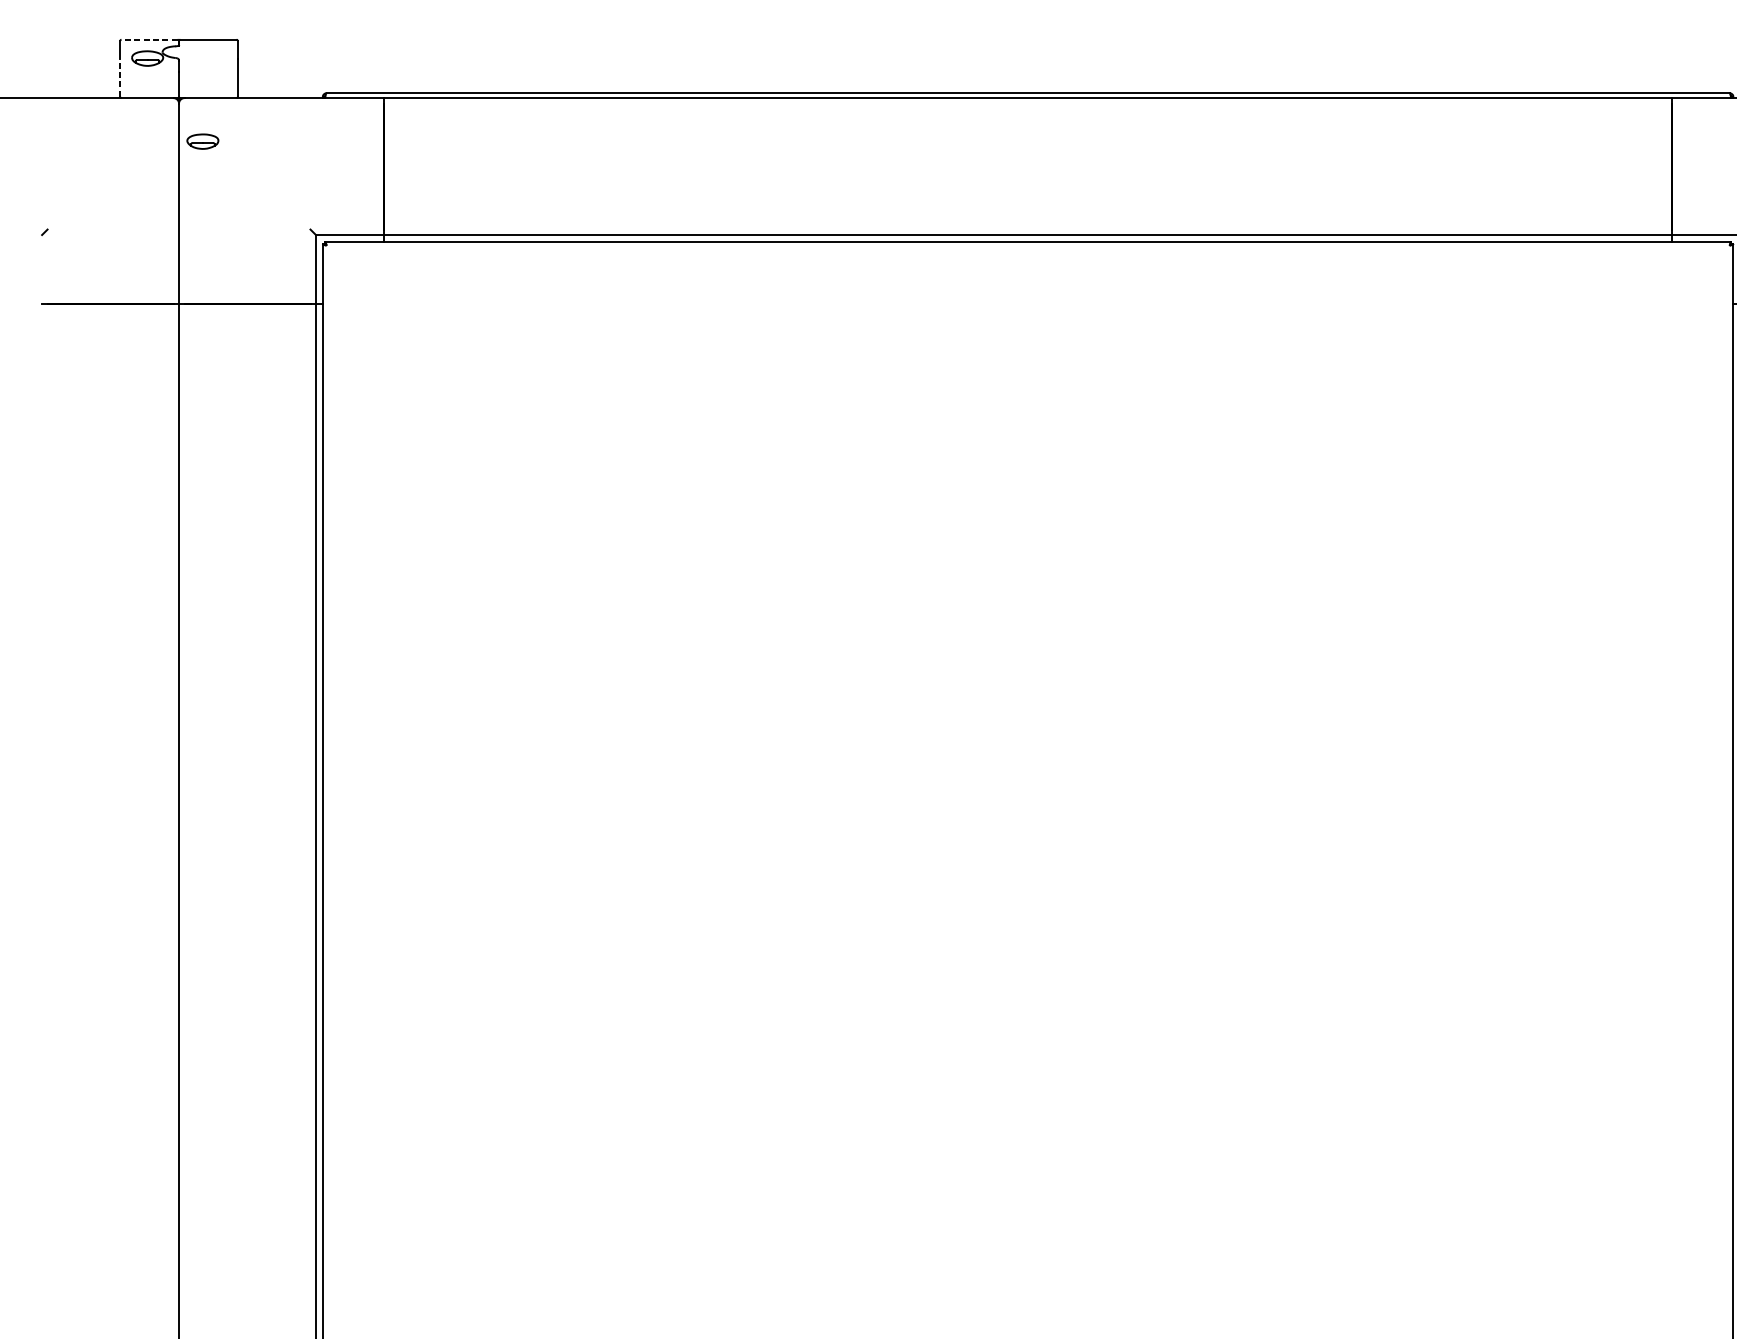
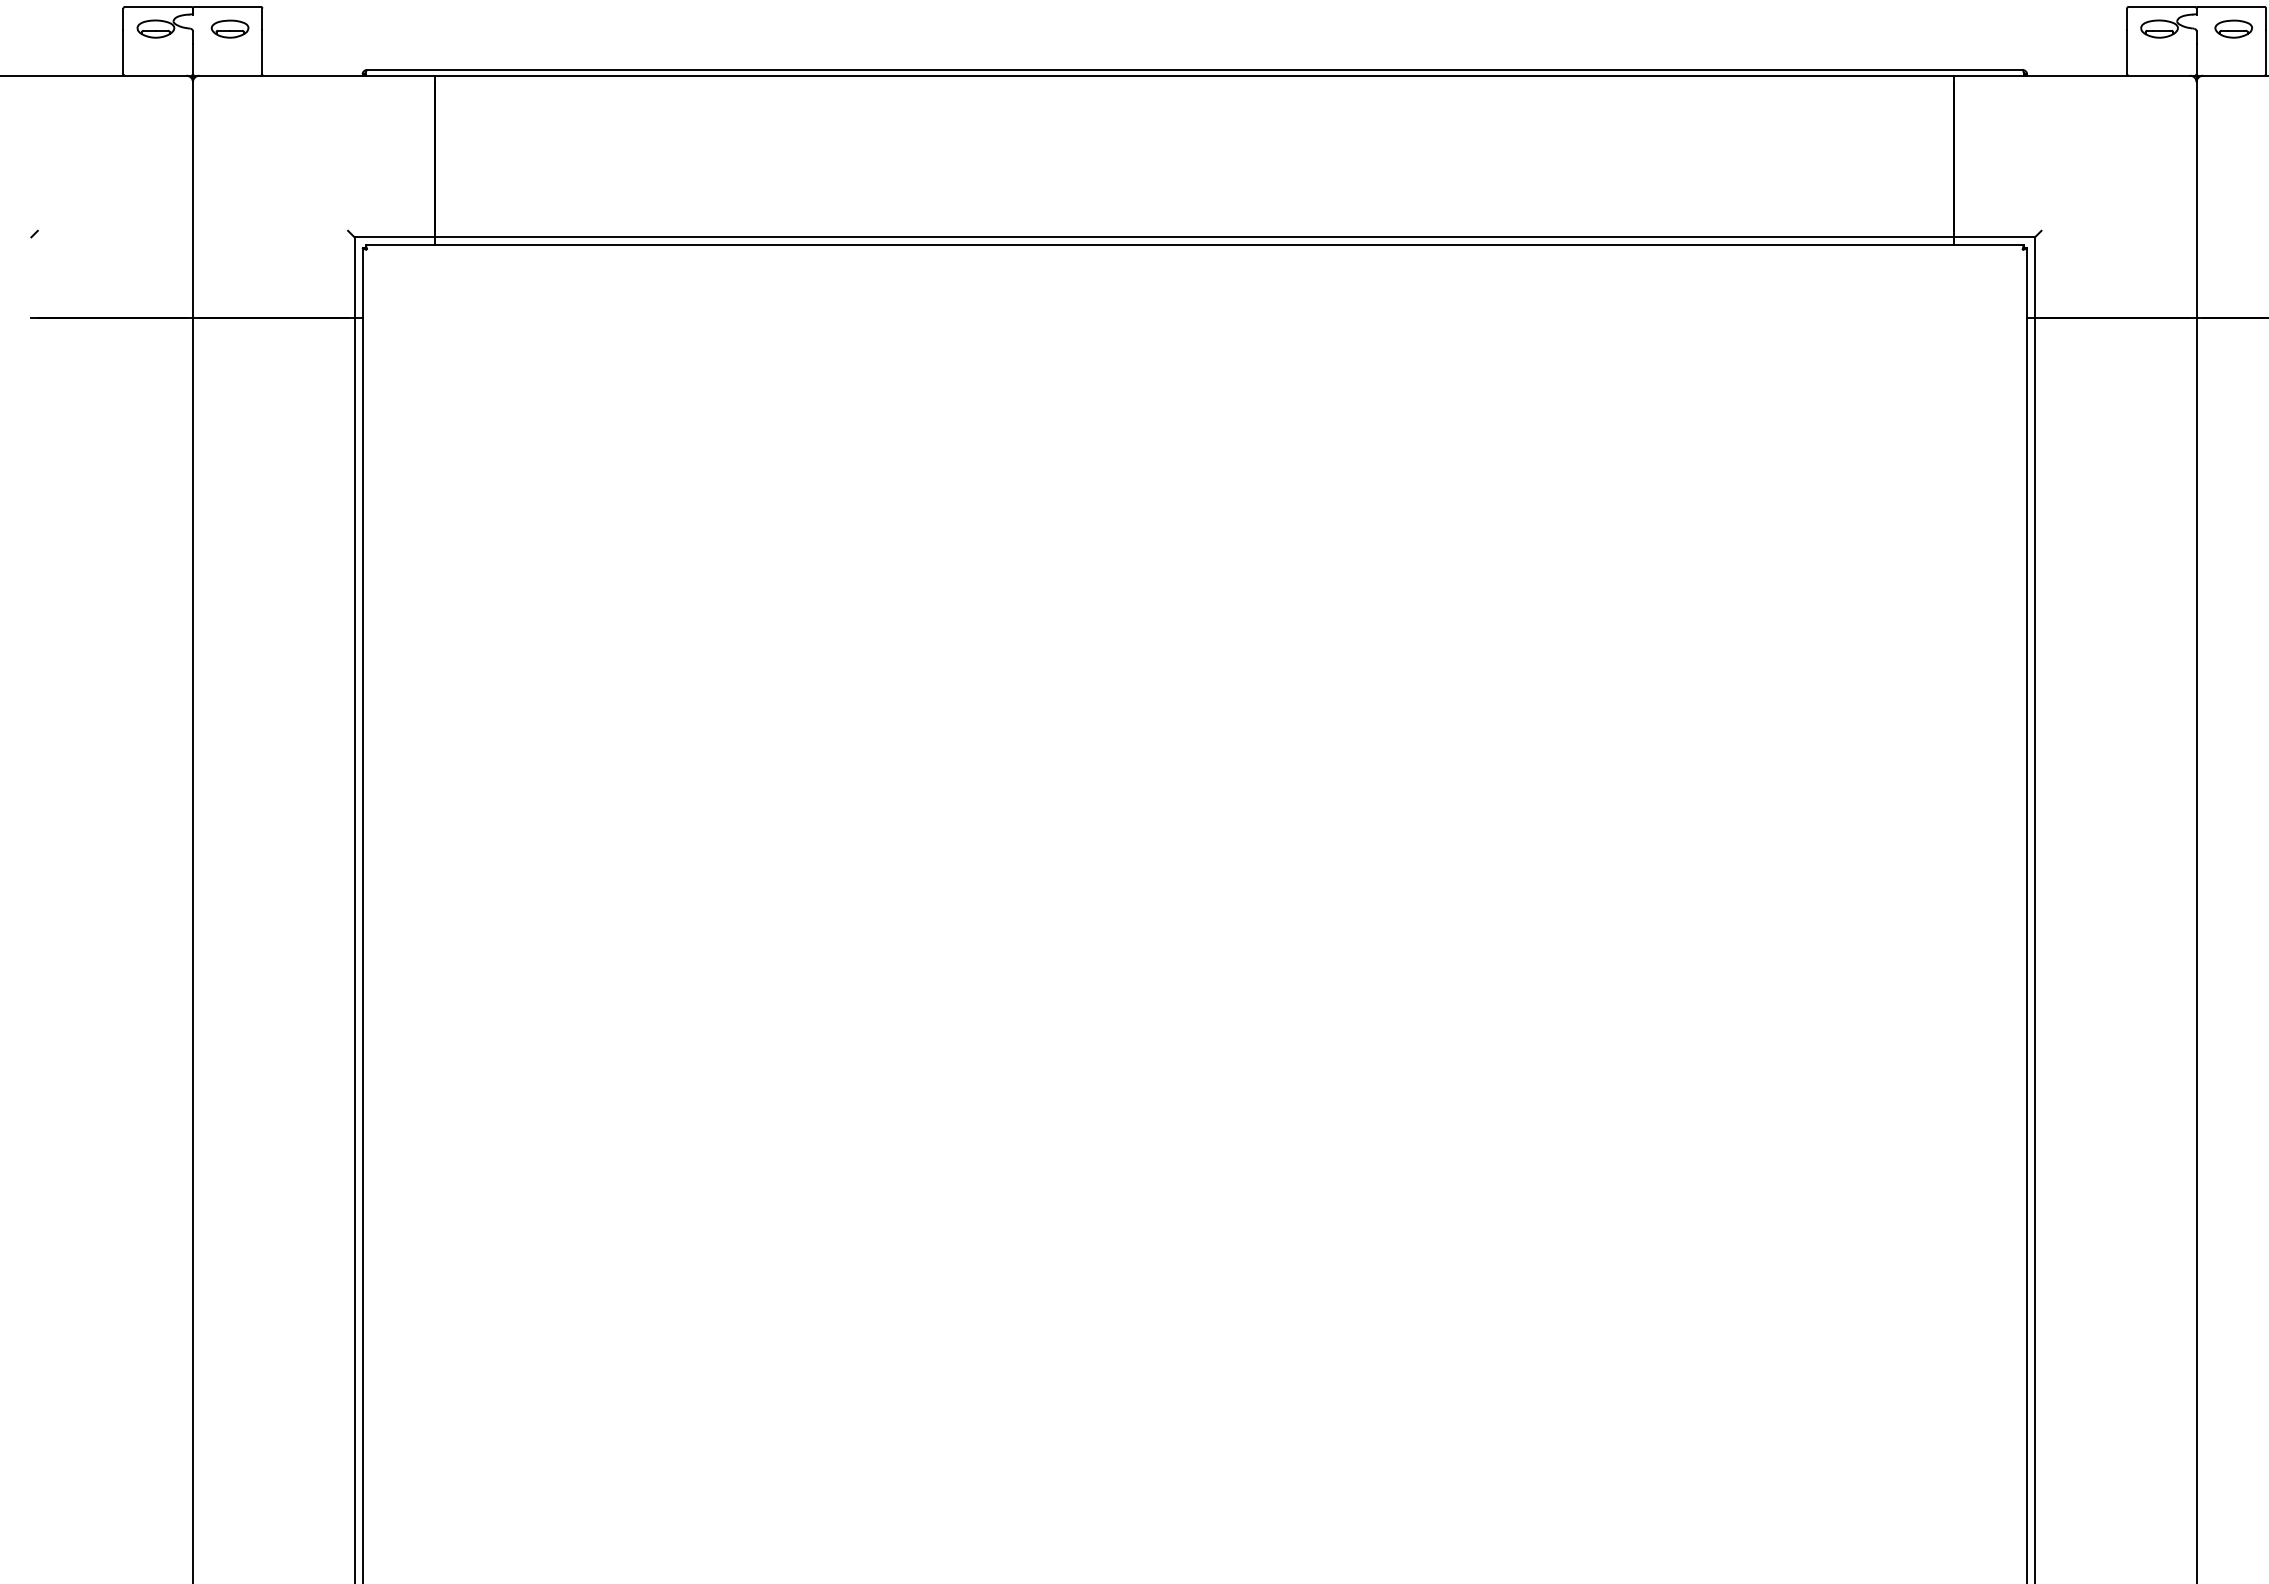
line: (148, 39) -> (157, 6), dashed -> solid
line: (120, 77) -> (123, 51), dashed -> solid
part: (202, 141) -> (229, 28), moved

